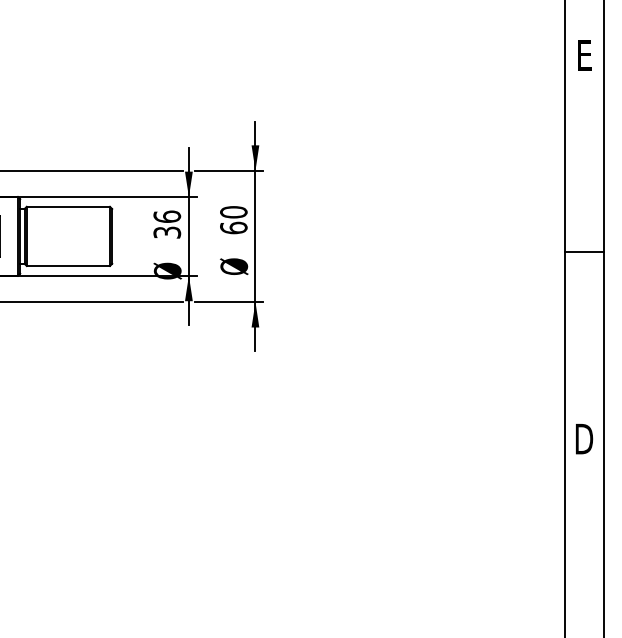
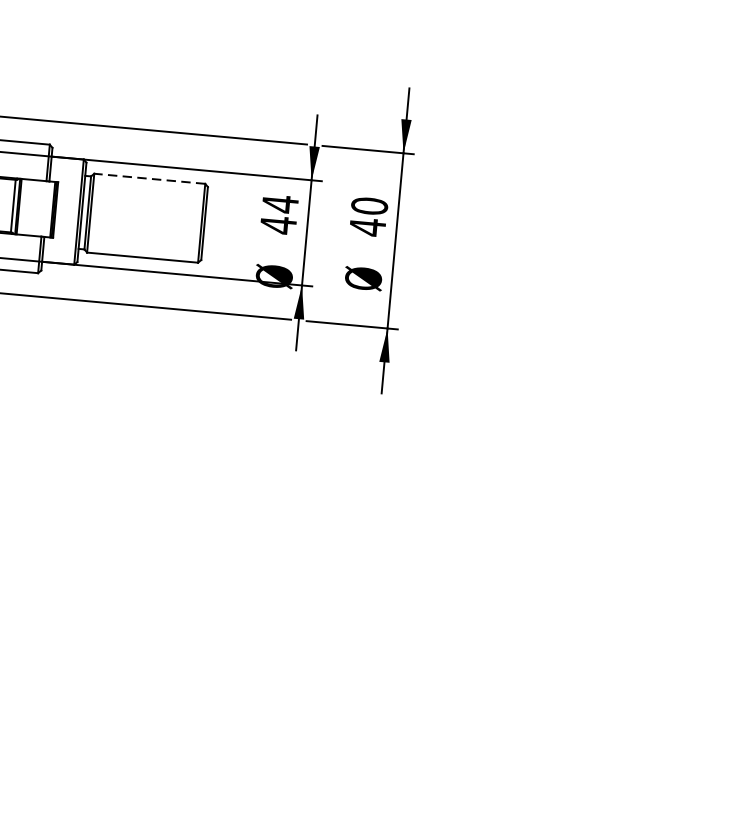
line: (68, 206) -> (149, 178), solid -> dashed
text: (167, 224) -> (279, 214), 36 -> 44
text: (233, 227) -> (367, 226), 60 -> 40

